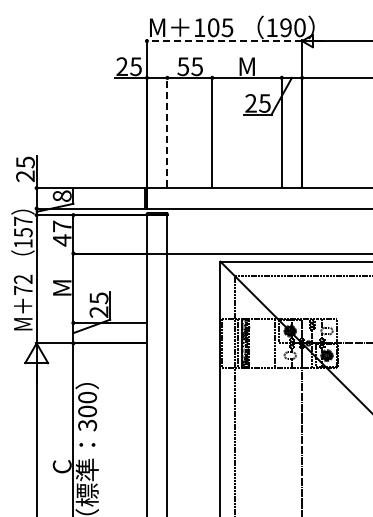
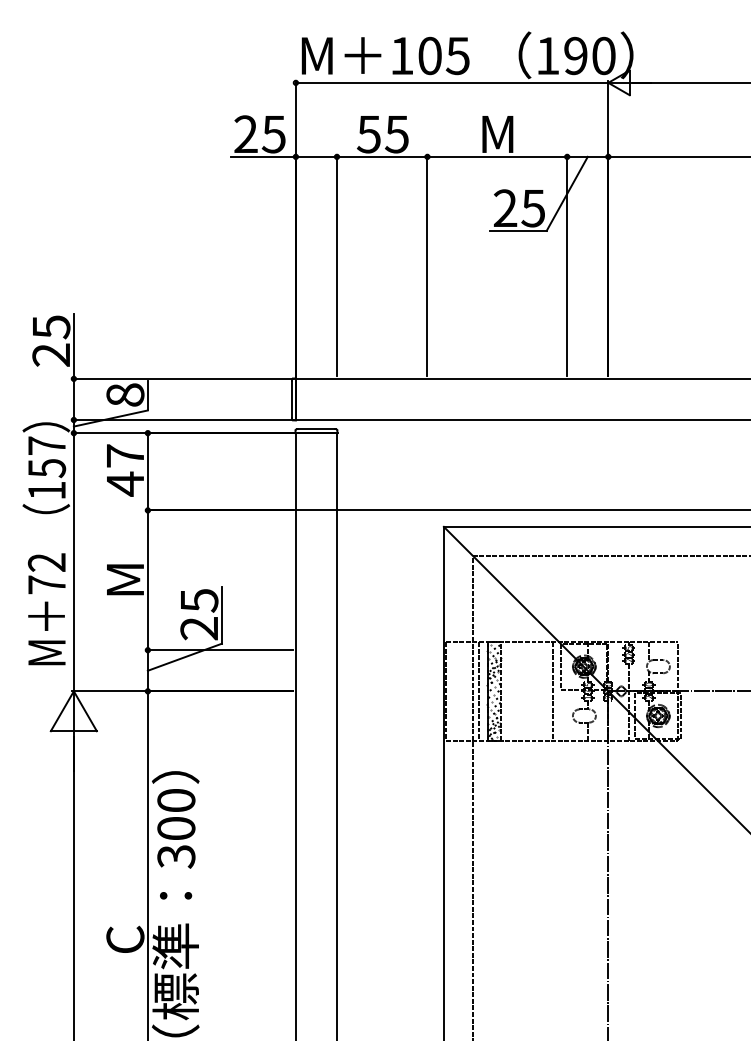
line: (224, 41) -> (452, 83), dashed -> solid
line: (167, 131) -> (337, 264), dashed -> solid

